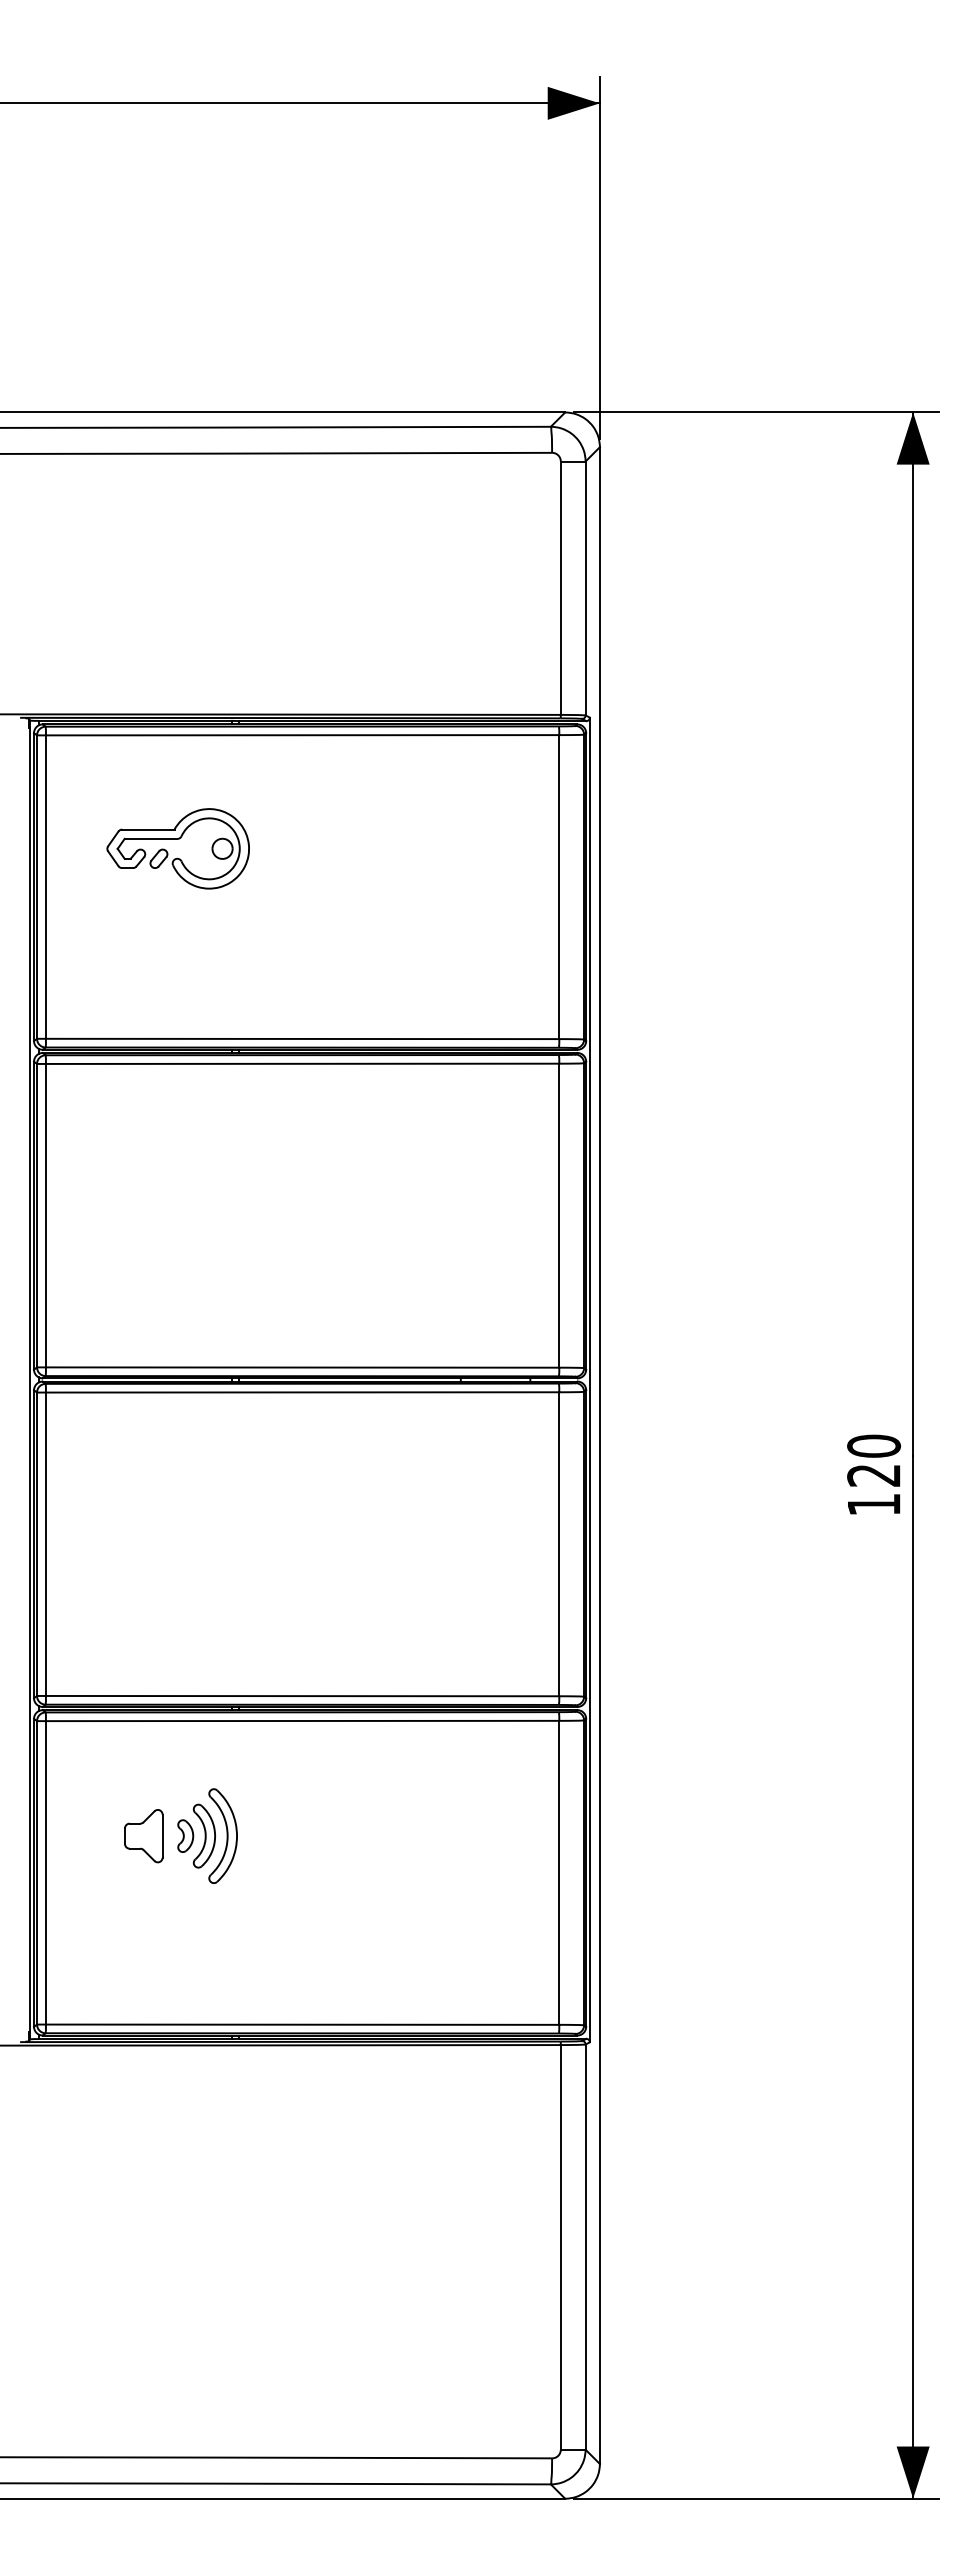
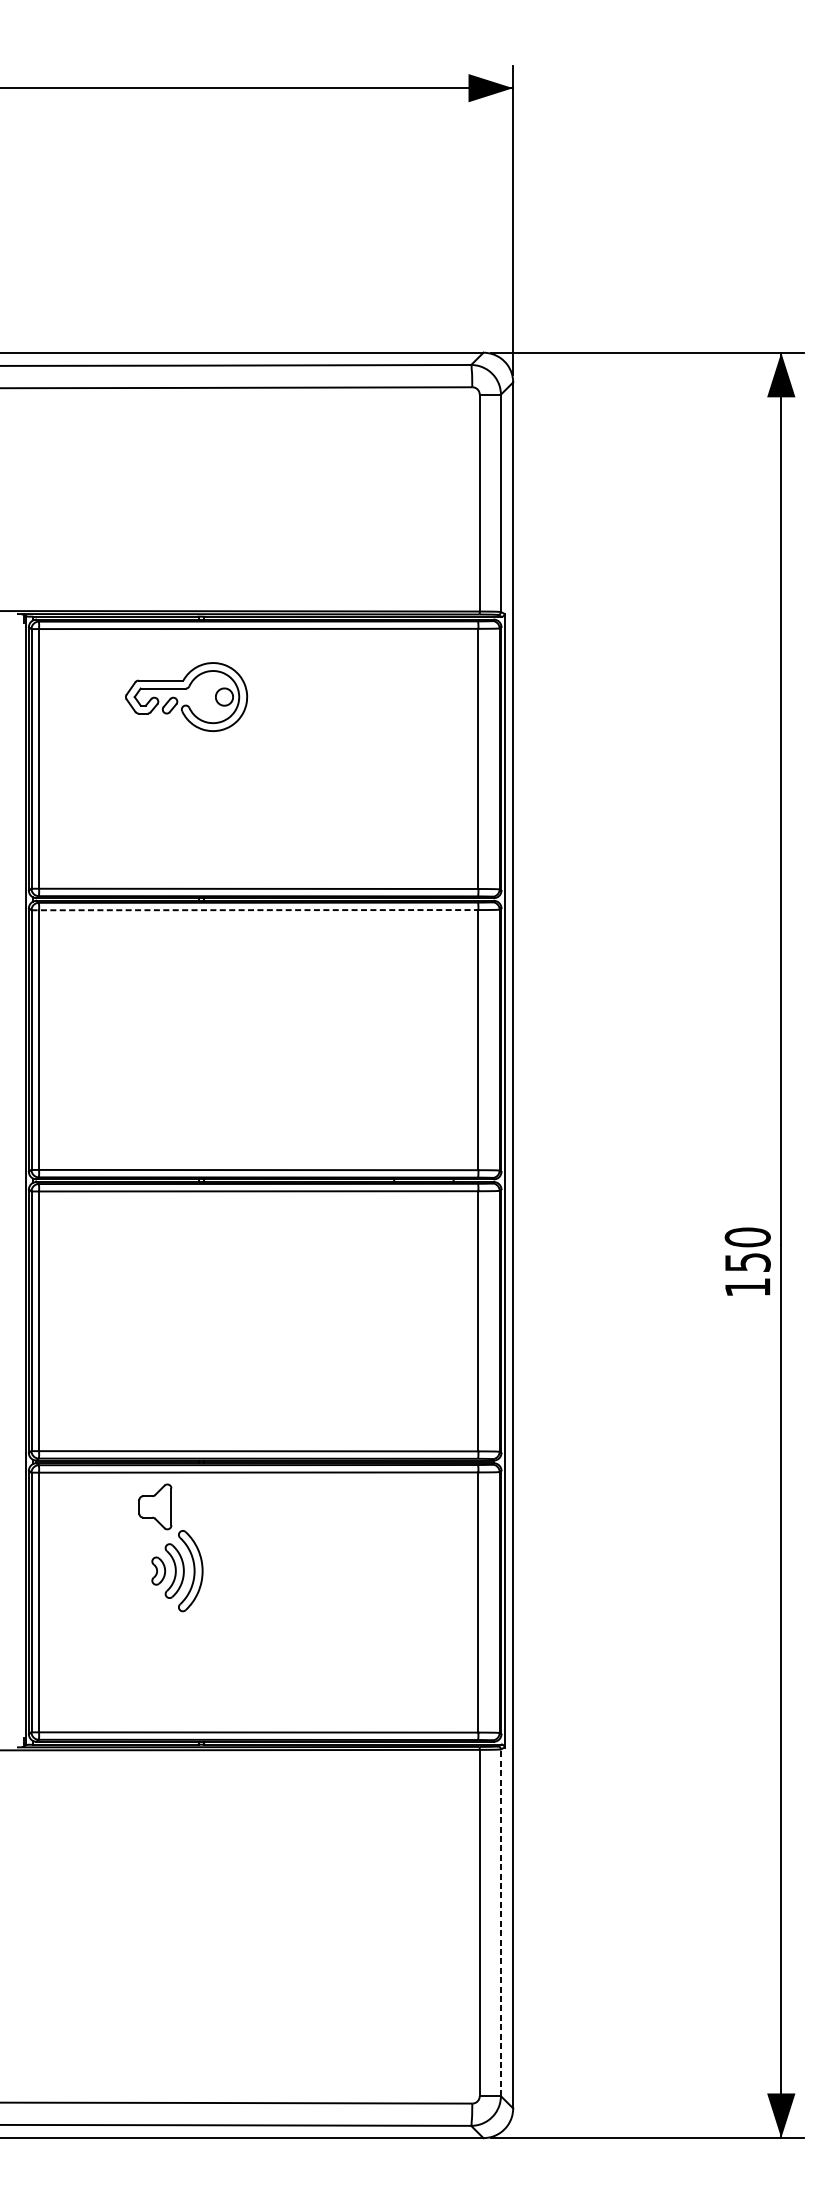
part: (177, 839) -> (185, 689), moved
line: (298, 1063) -> (255, 909), solid -> dashed
text: (874, 1475) -> (748, 1262), 120 -> 150
part: (143, 1836) -> (155, 1507), moved
line: (585, 2247) -> (500, 1923), solid -> dashed

